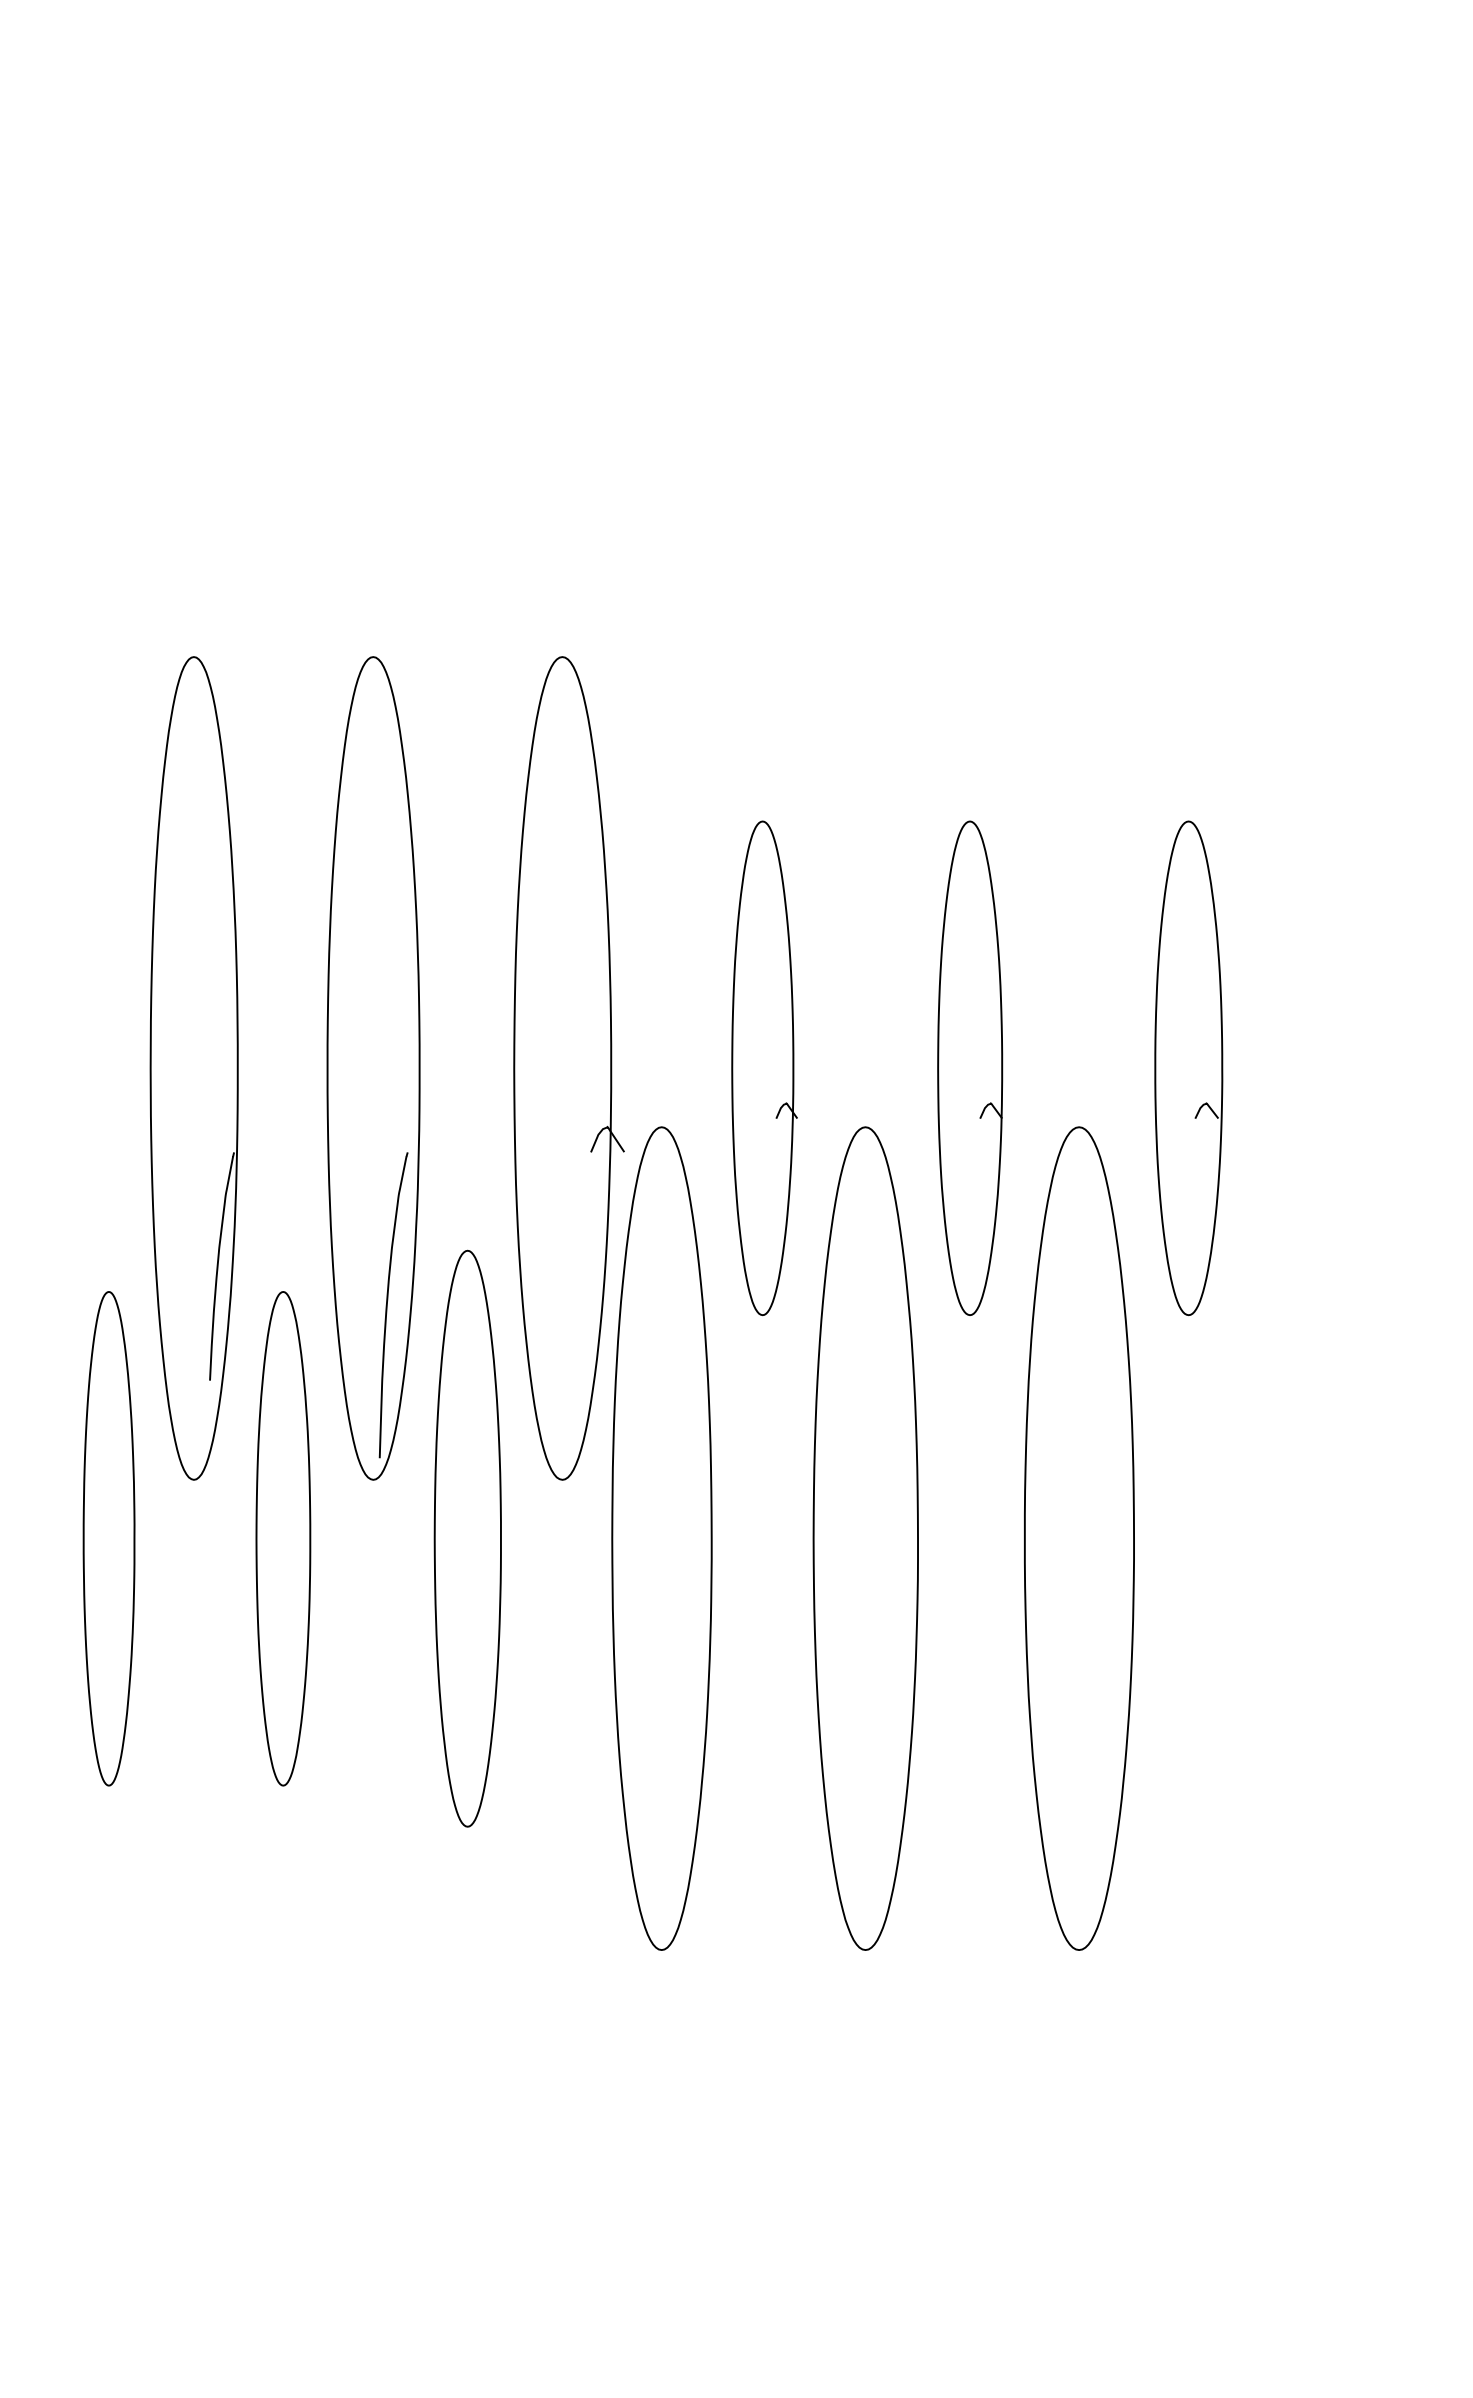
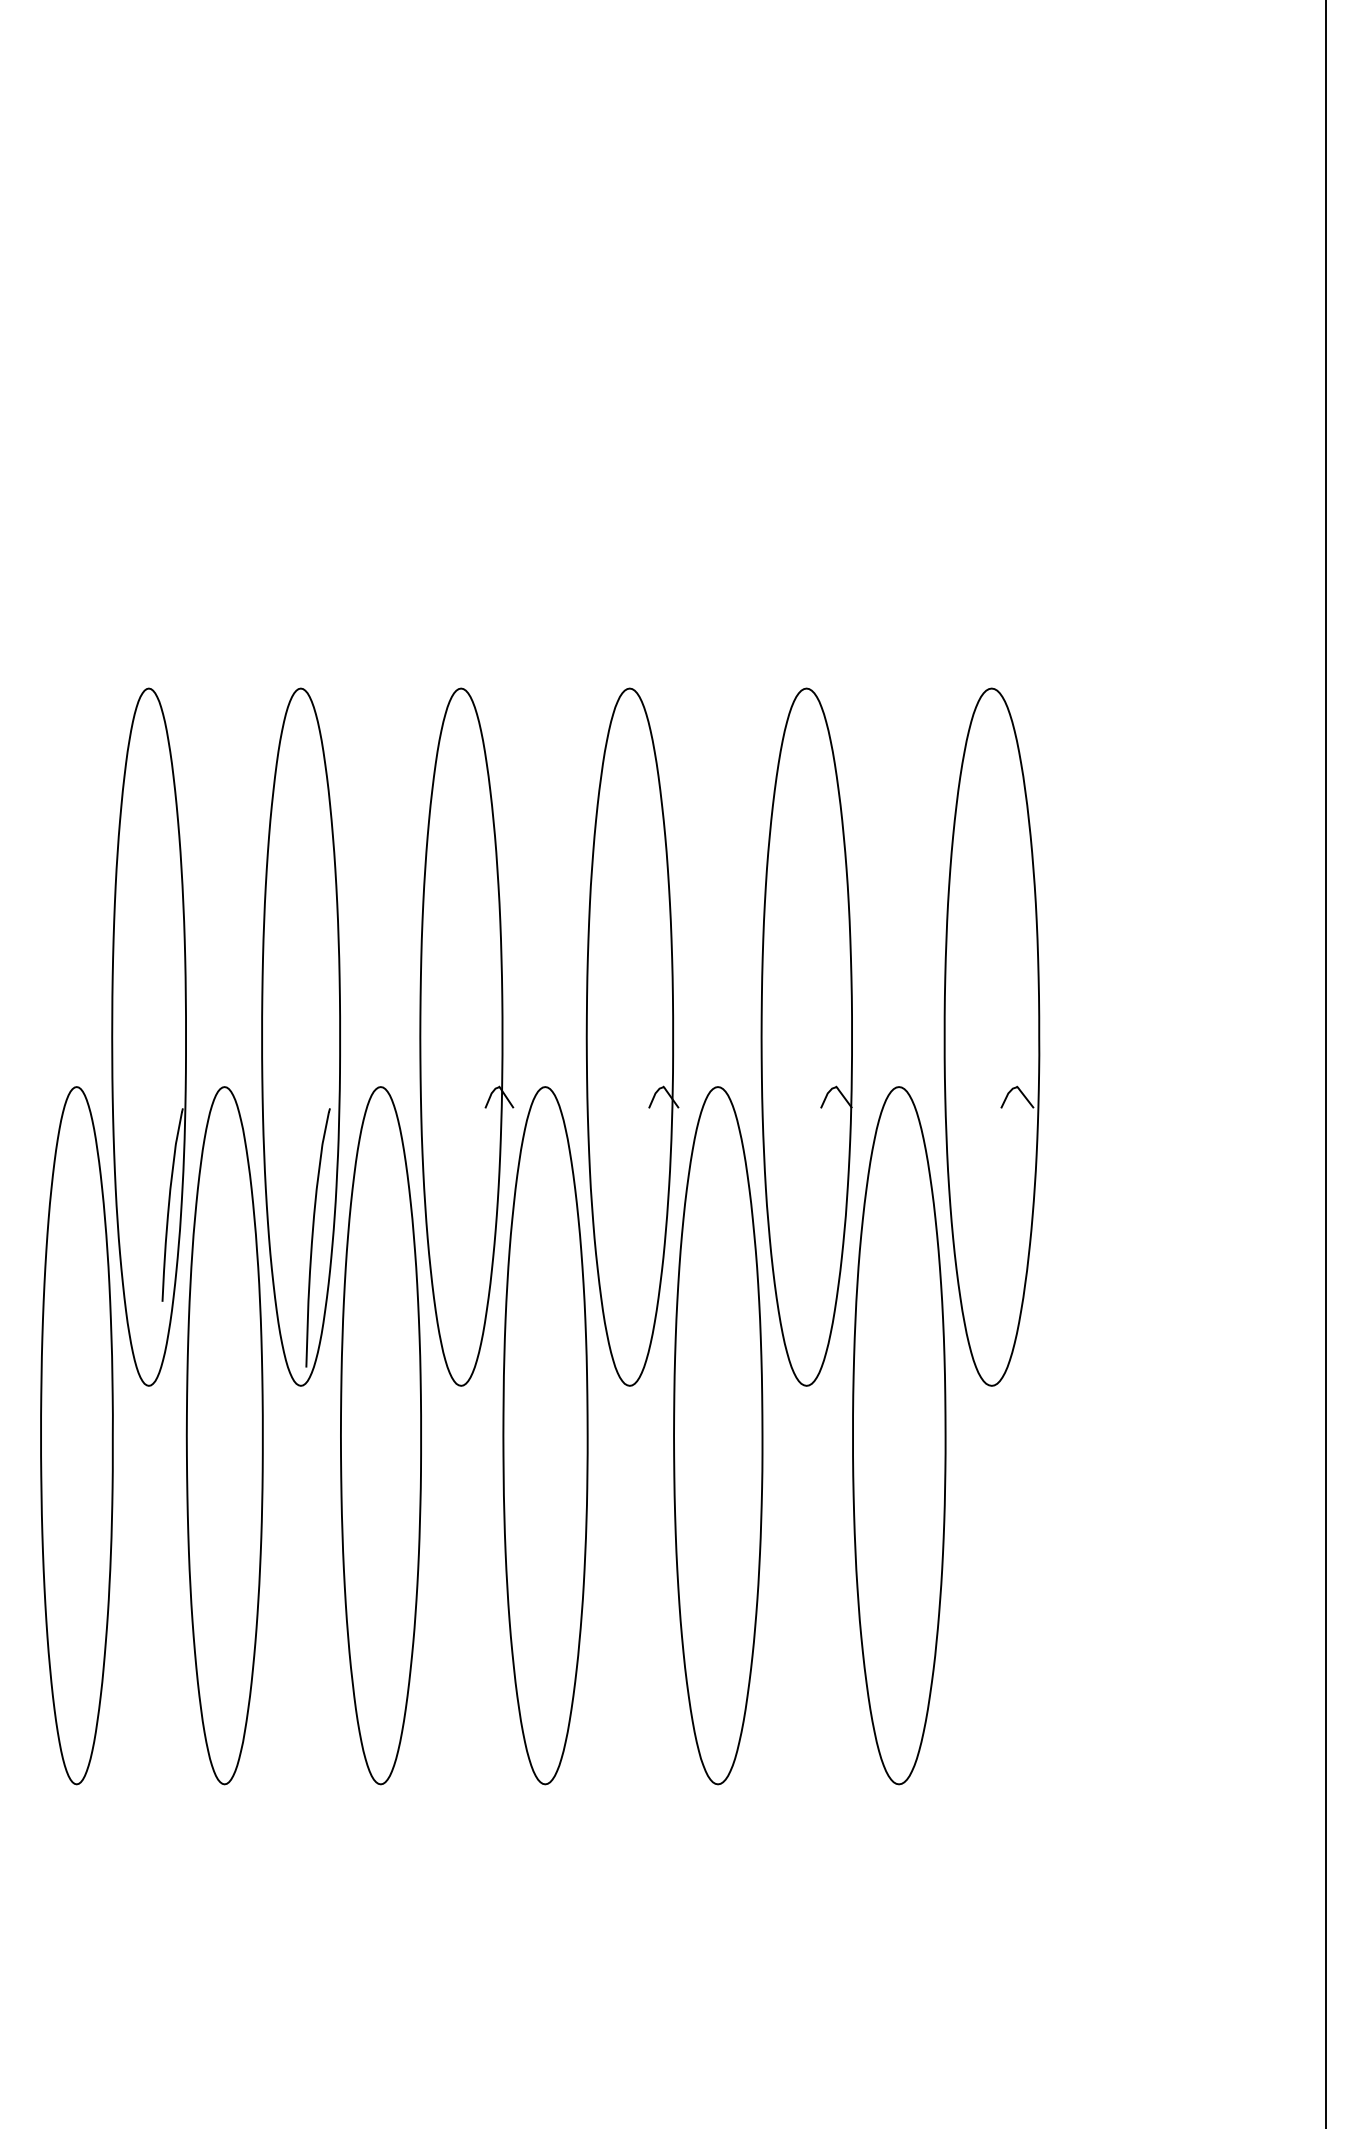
part: (764, 1067) -> (632, 1036), size x1.67
part: (969, 1067) -> (806, 1036), size x1.67
part: (1188, 1067) -> (991, 1036), size x1.67
part: (108, 1538) -> (76, 1435), size x1.67
part: (283, 1538) -> (224, 1435), size x1.67
part: (467, 1538) -> (380, 1435), size x1.43

